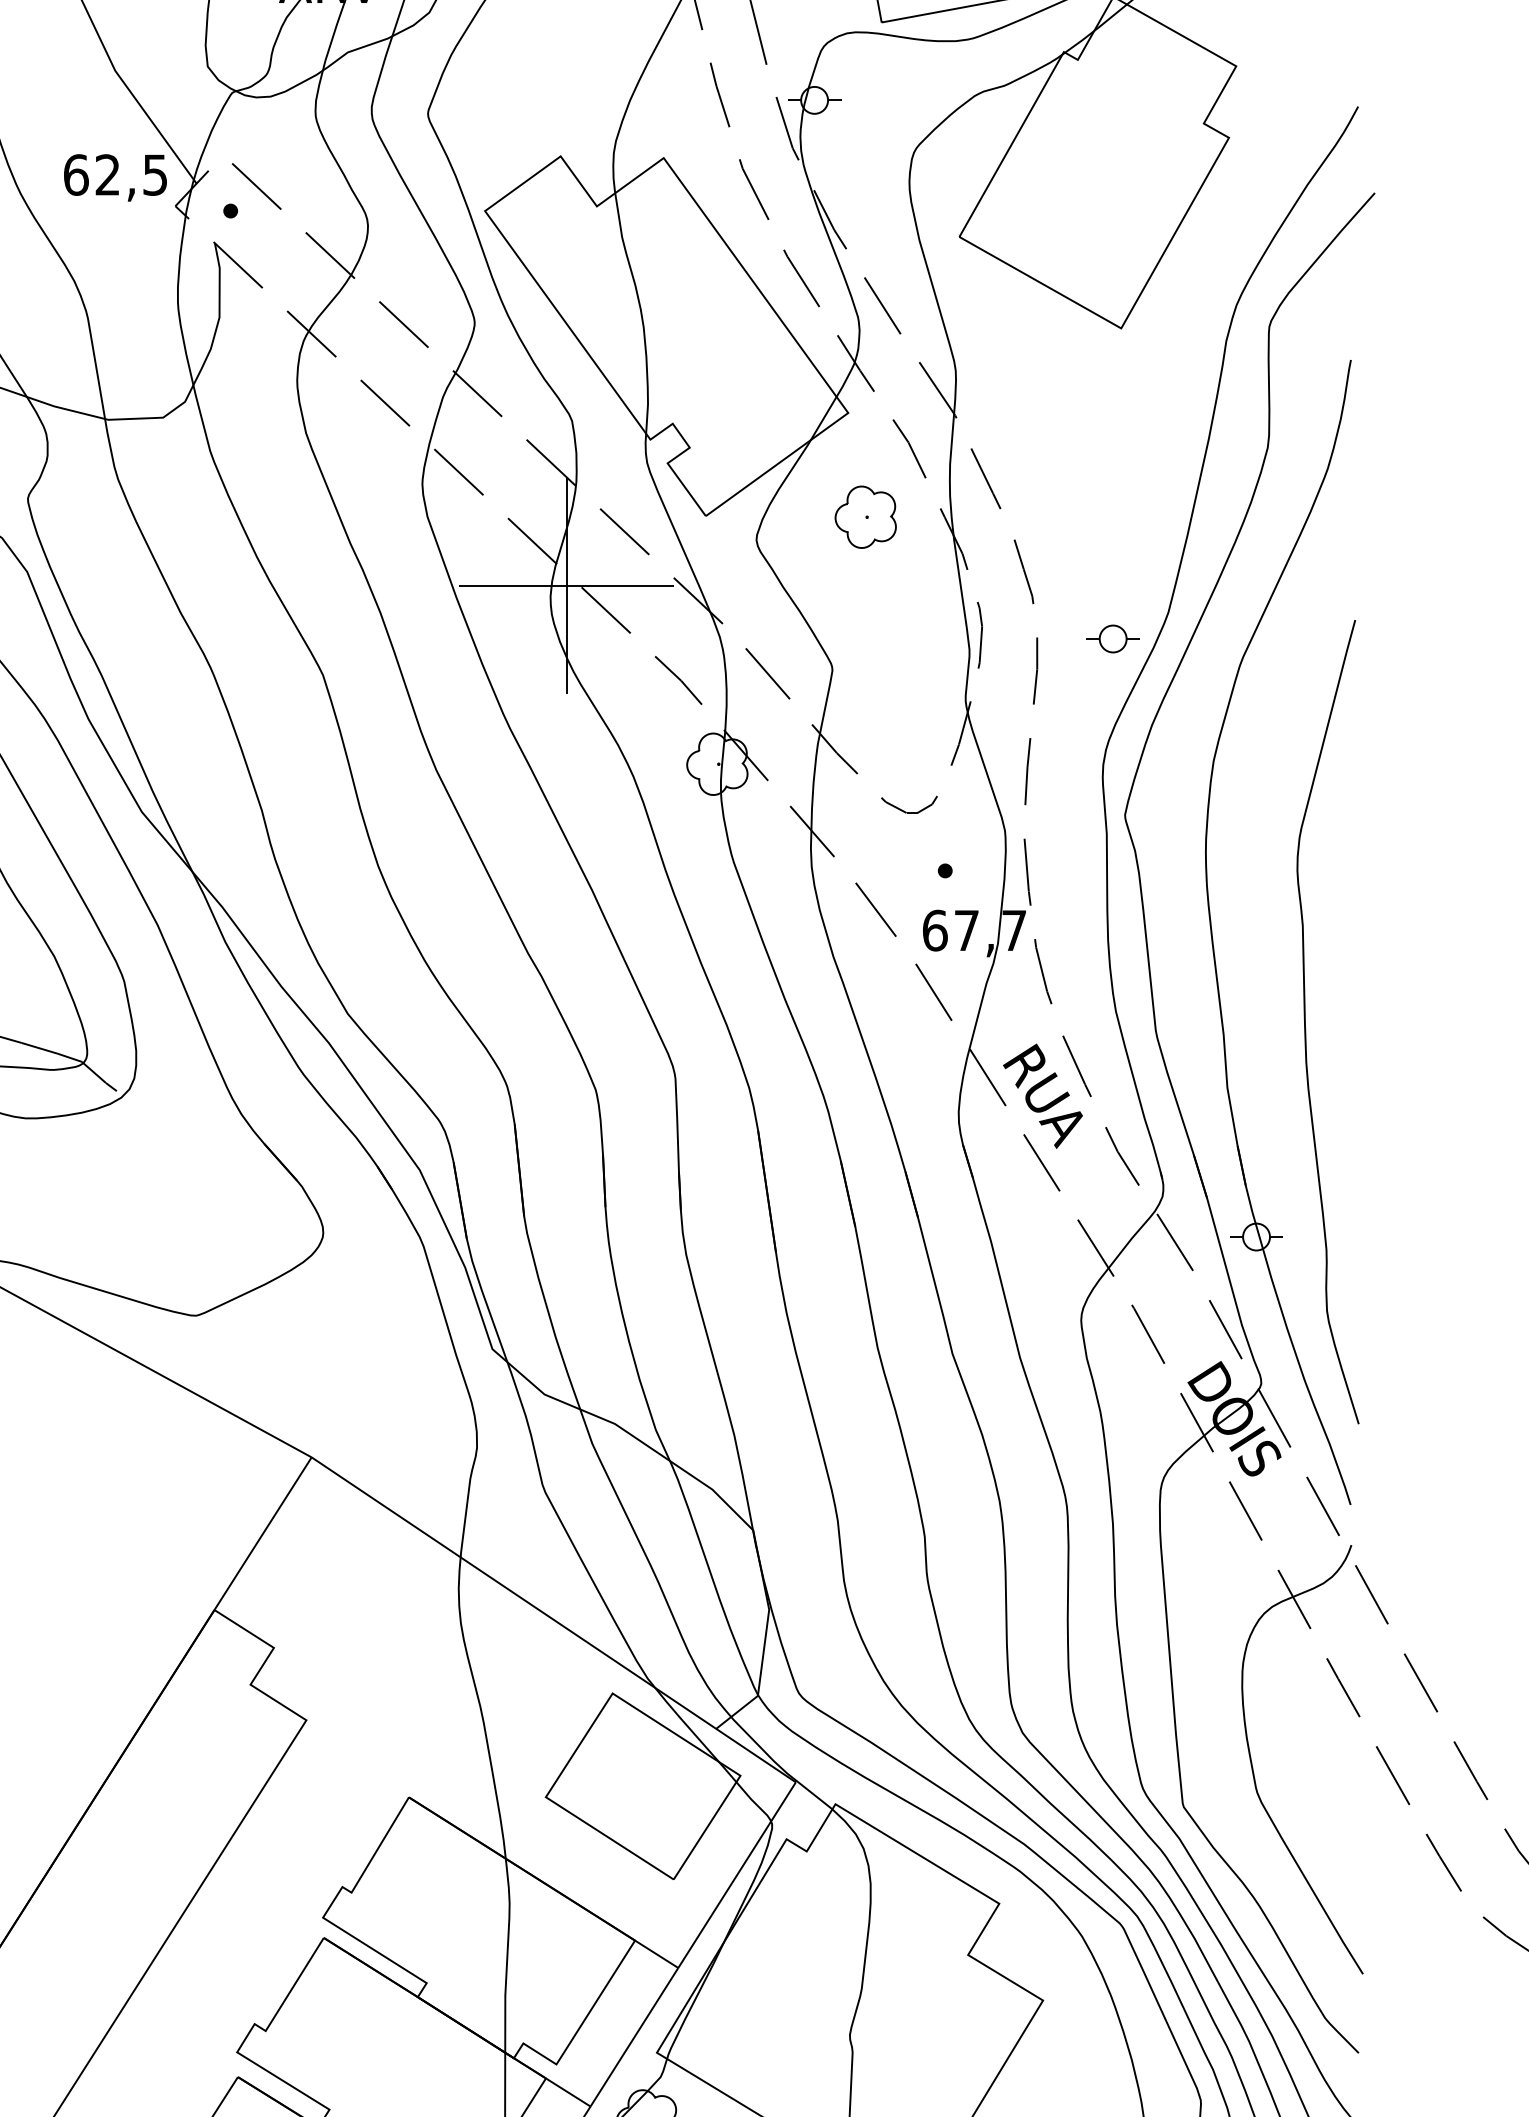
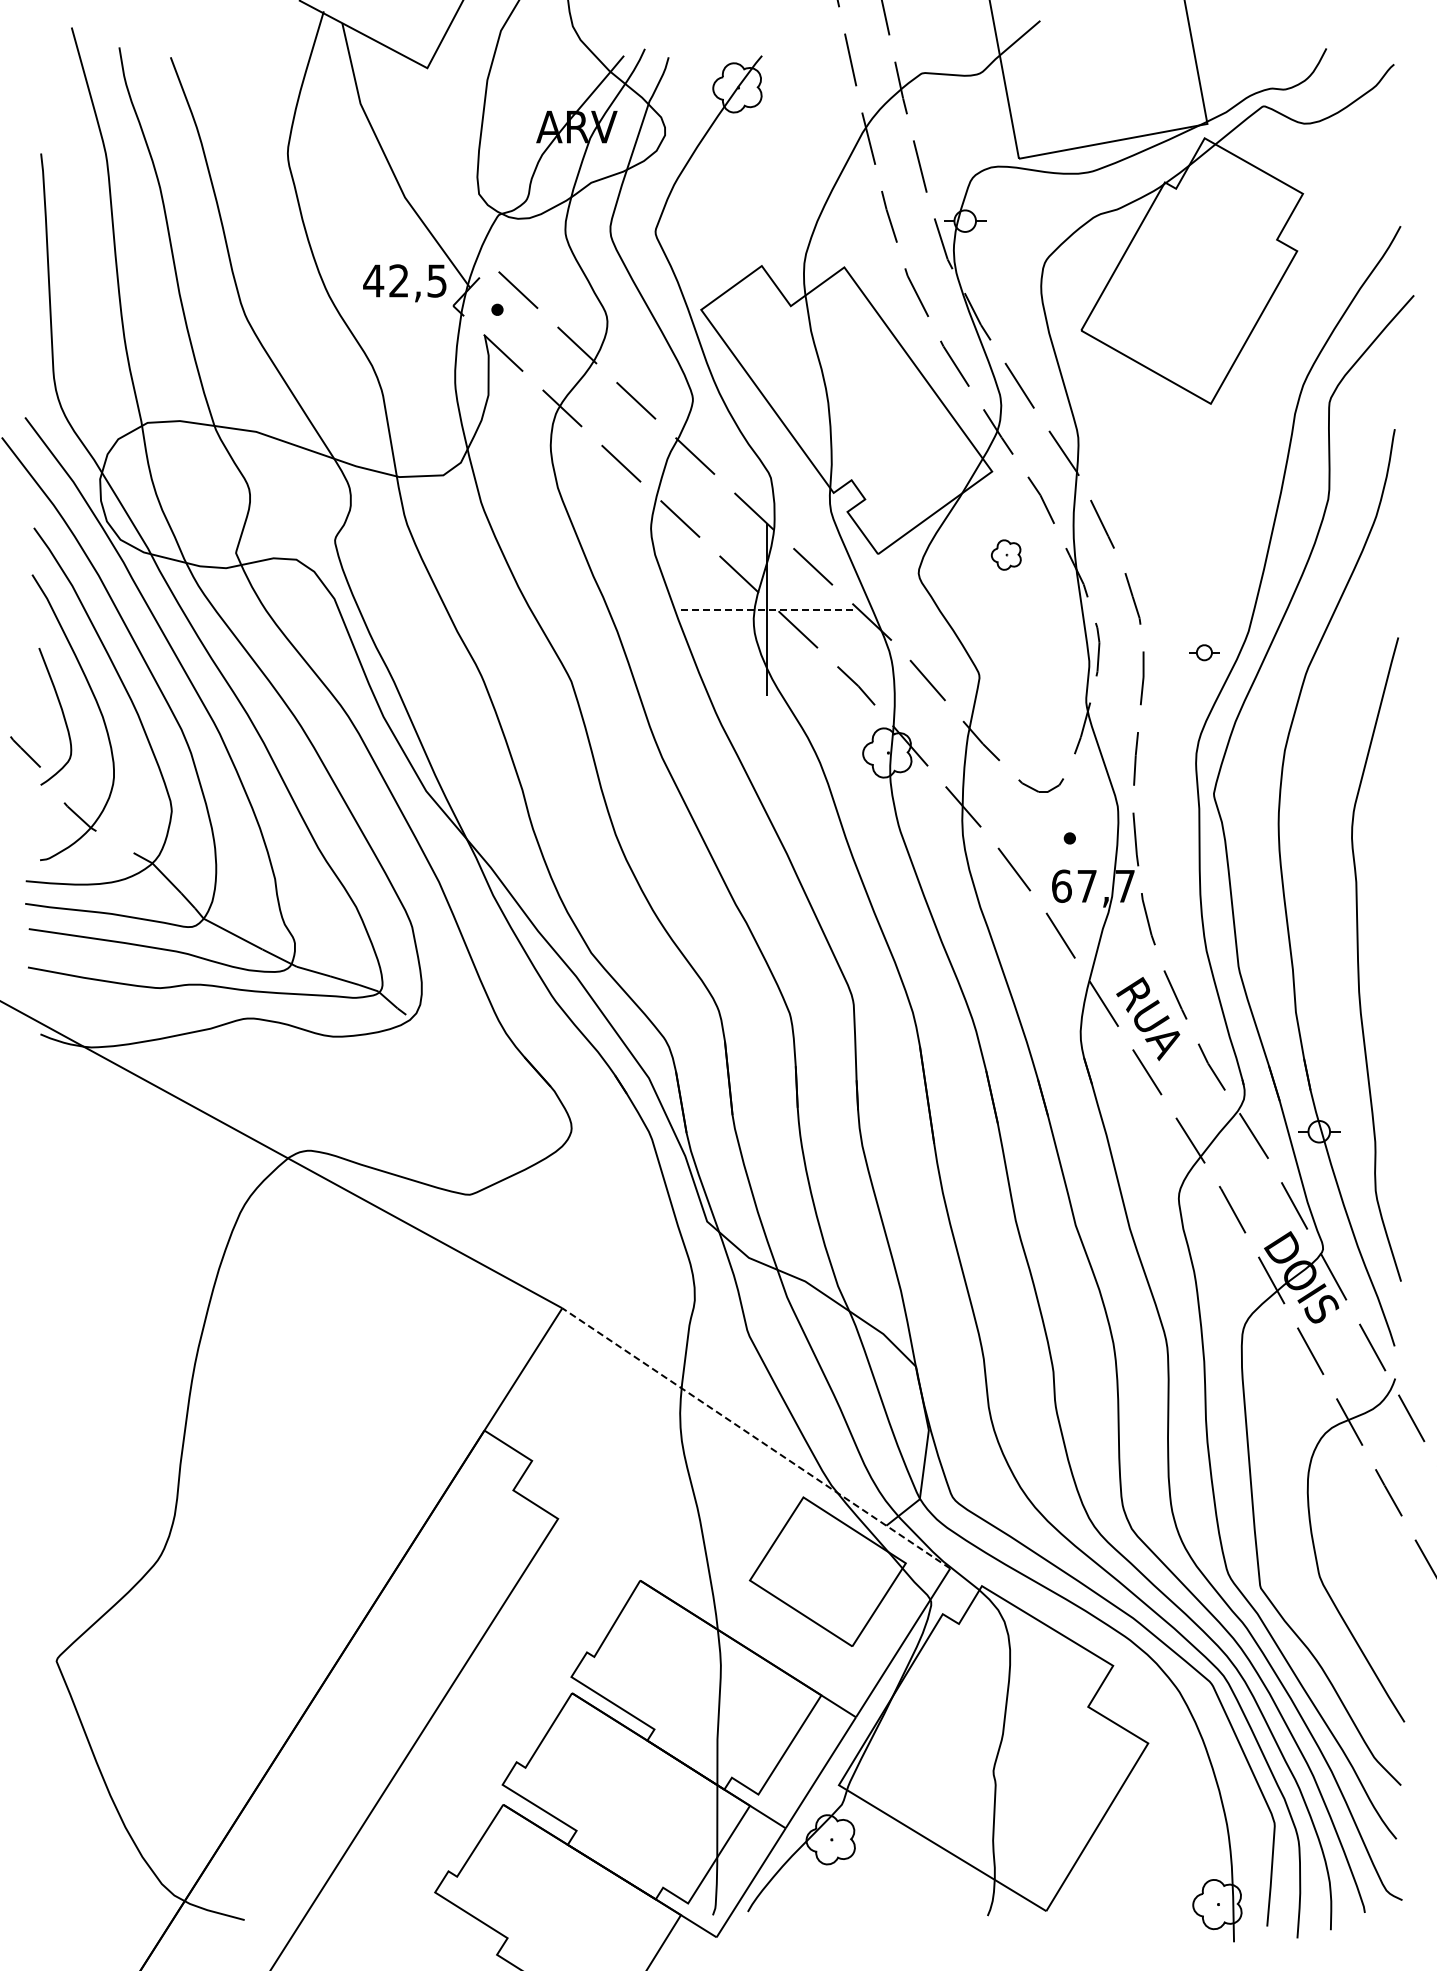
text: (75, 174) -> (373, 280), 62,5 -> 42,5
part: (866, 516) -> (1006, 554), size x0.6
line: (566, 586) -> (766, 610), solid -> dashed
part: (1113, 638) -> (1204, 652), size x0.7
line: (554, 1619) -> (756, 1438), solid -> dashed

